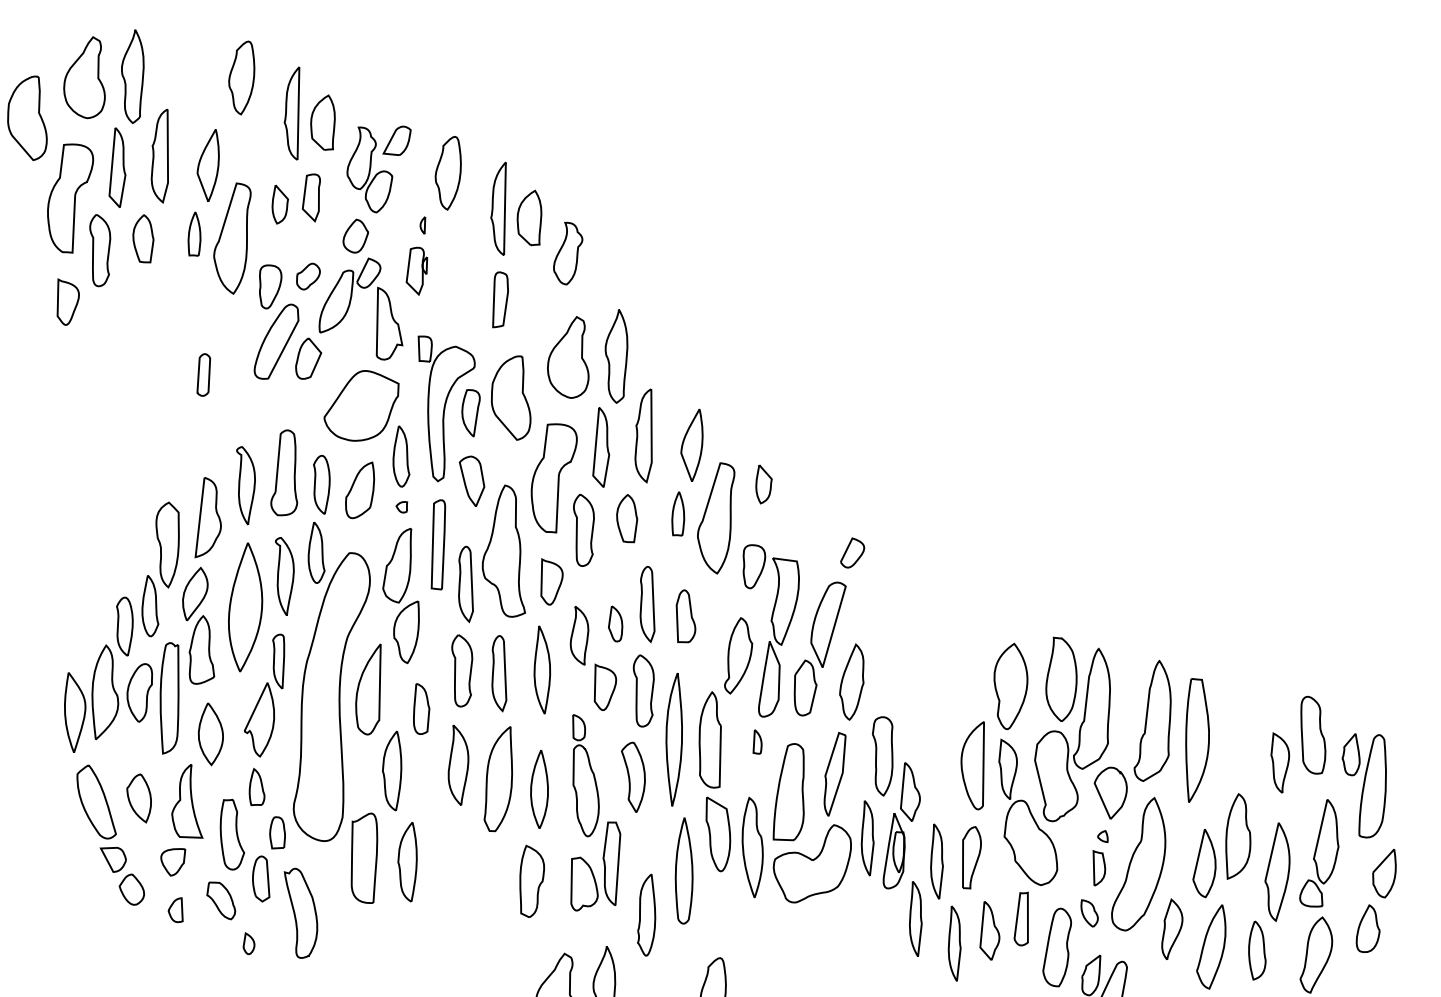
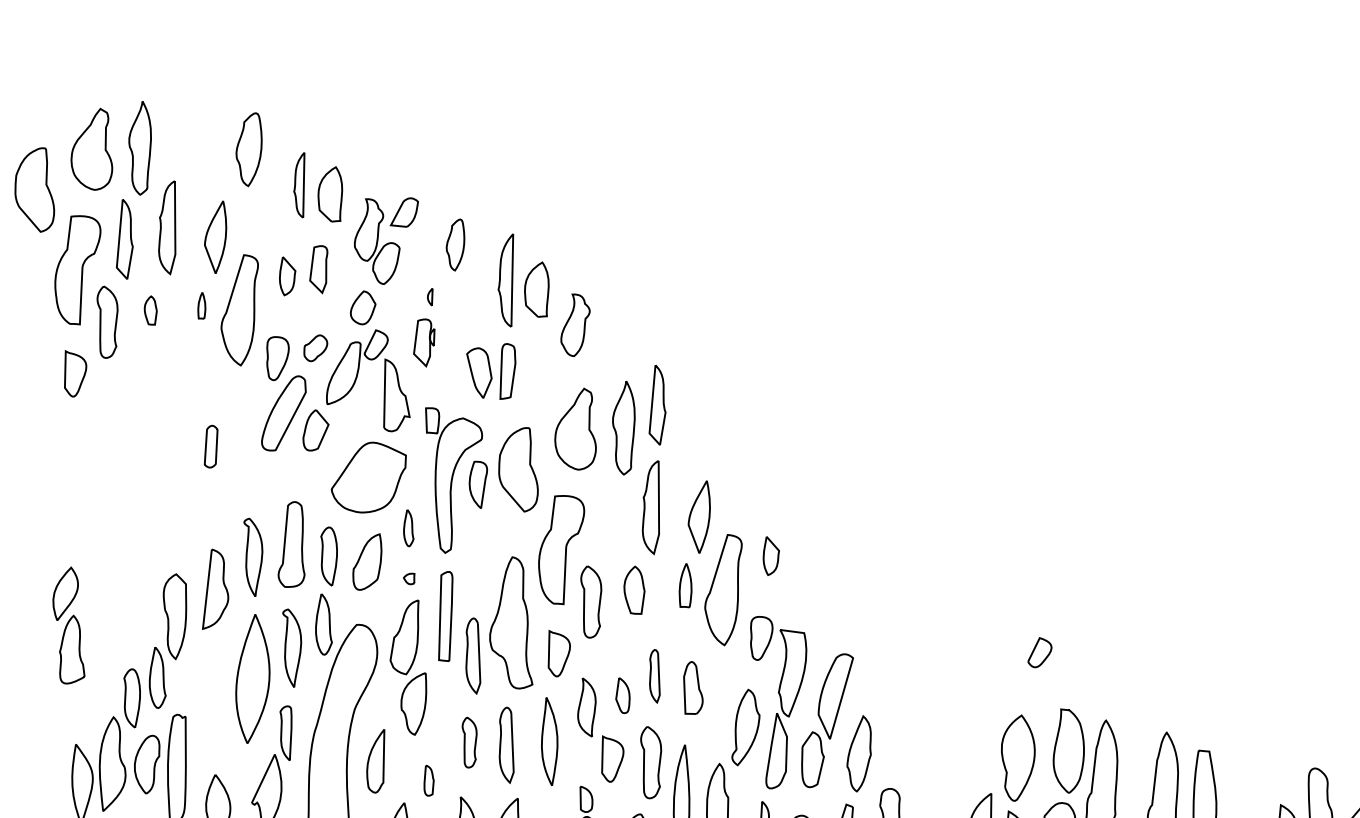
part: (291, 113) -> (298, 185), size x0.7
part: (447, 173) -> (454, 245), size x0.7
part: (194, 233) -> (201, 305), size x0.6
part: (143, 238) -> (150, 310), size x0.6
part: (601, 447) -> (657, 405), moved
part: (401, 456) -> (408, 528), size x0.6
part: (471, 480) -> (478, 372), moved
part: (852, 552) -> (1039, 652), moved
part: (647, 604) -> (654, 676), size x0.7
part: (198, 625) -> (68, 625), moved
part: (462, 670) -> (469, 742), size x0.7
part: (368, 689) -> (375, 761), size x0.7
part: (421, 708) -> (428, 780), size x0.6

